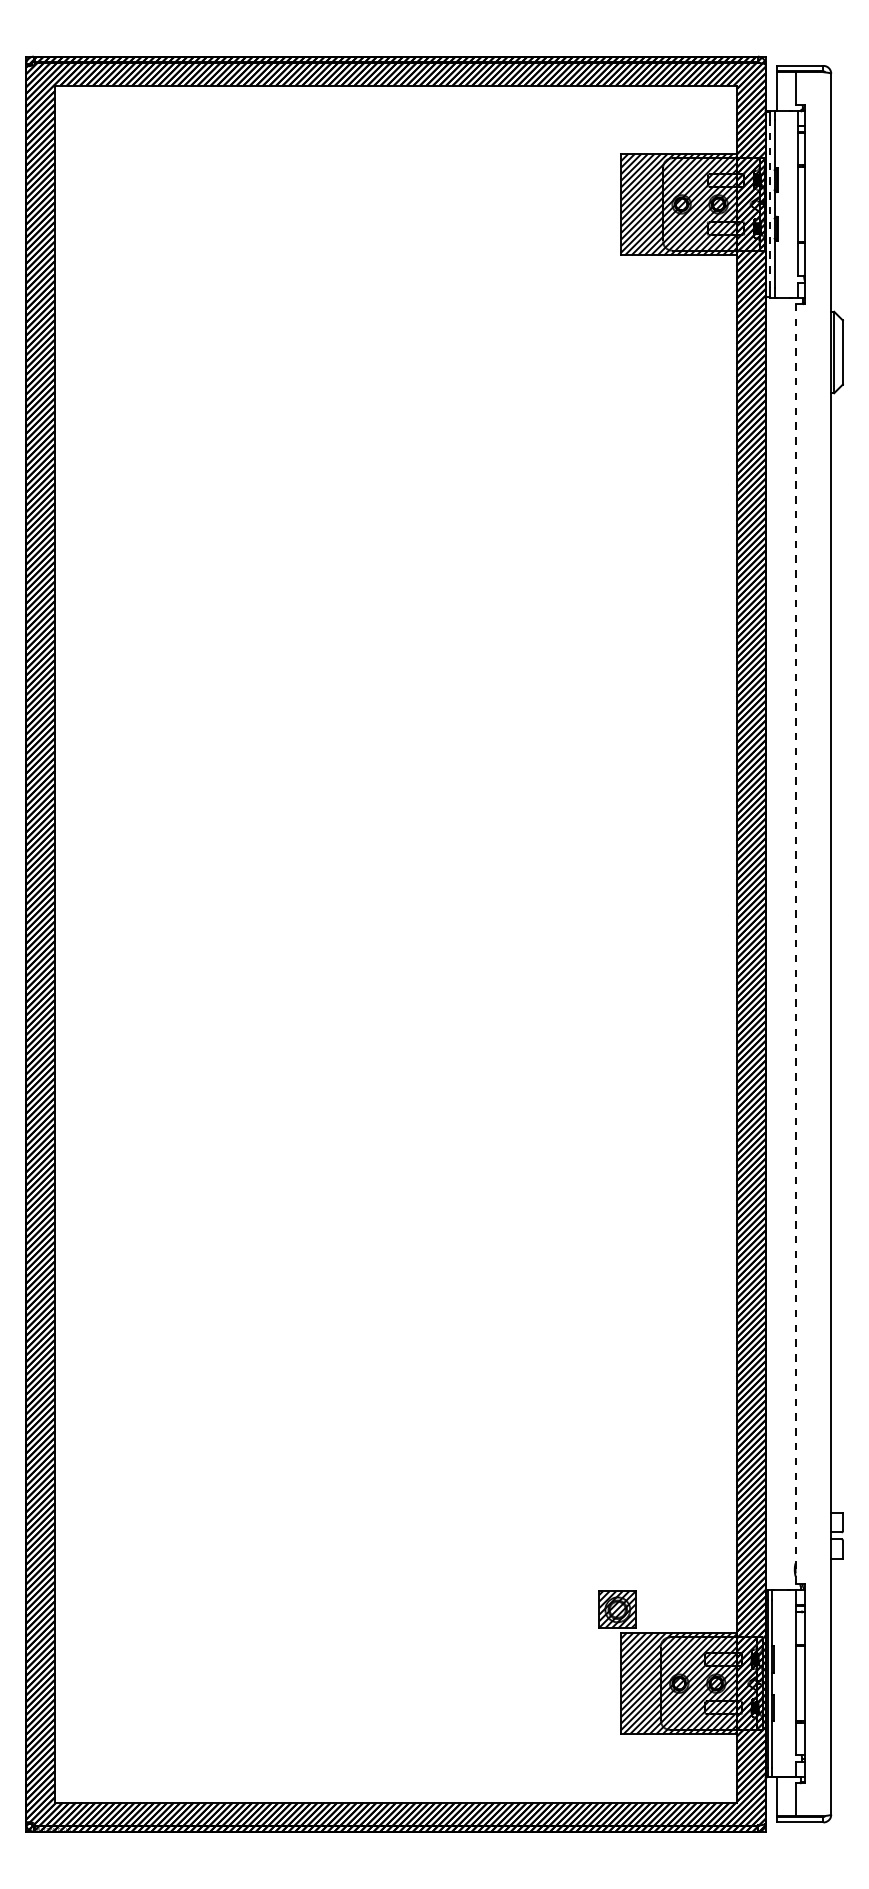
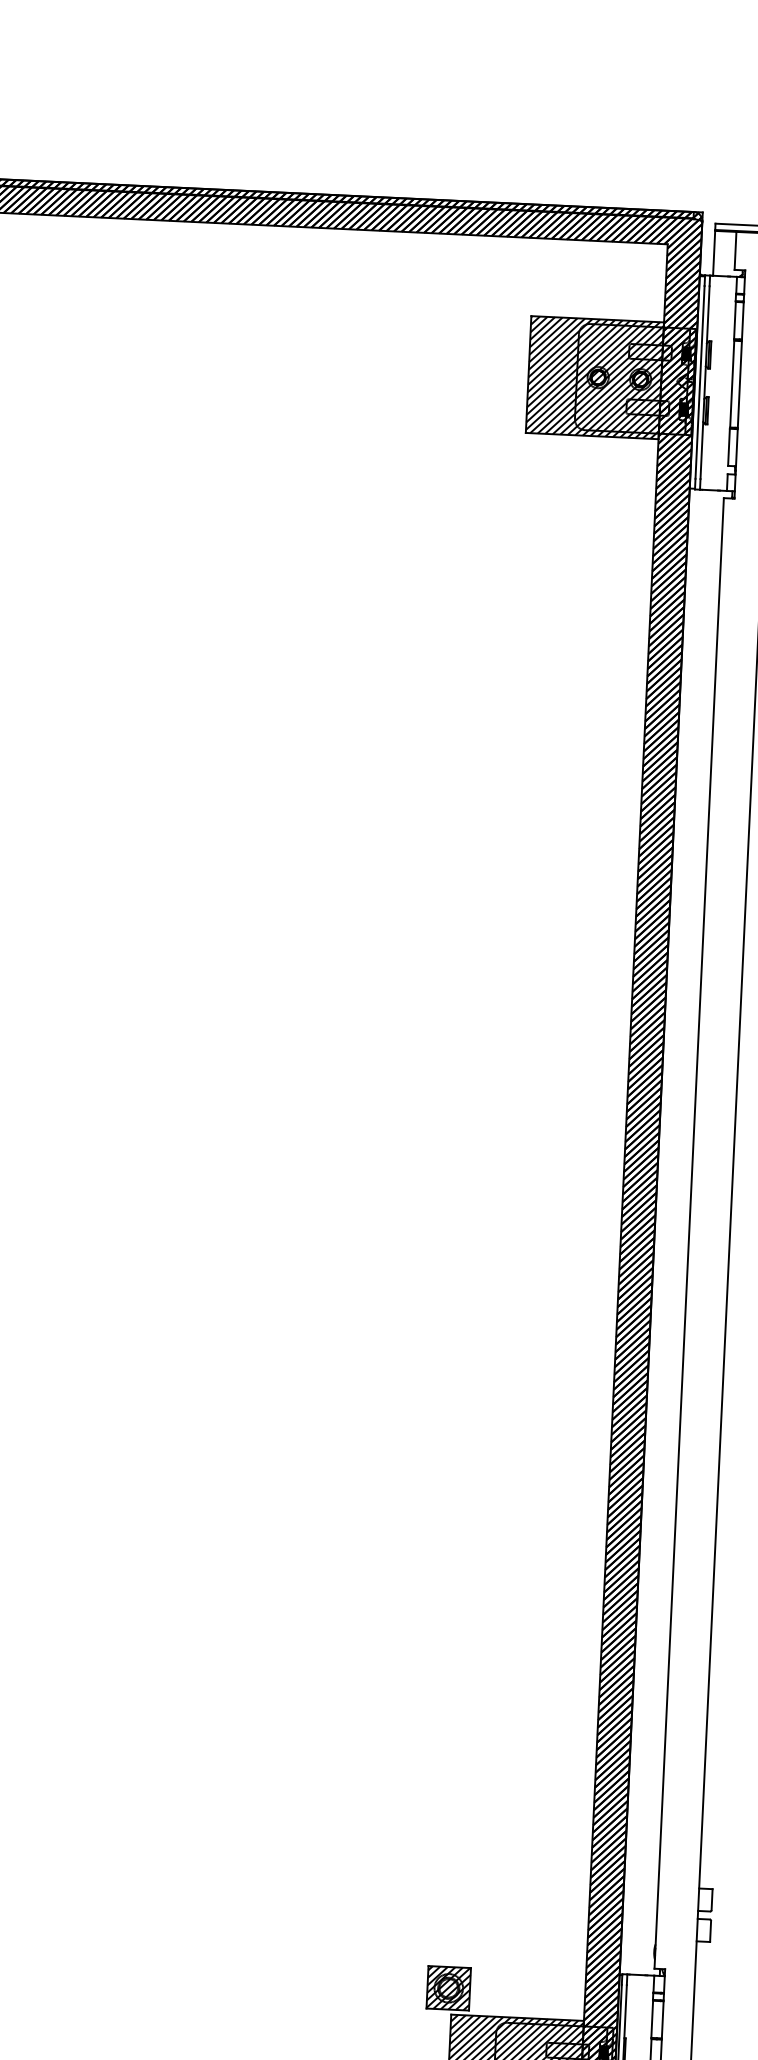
line: (770, 204) -> (700, 382), dashed -> solid
line: (795, 944) -> (688, 1233), dashed -> solid

